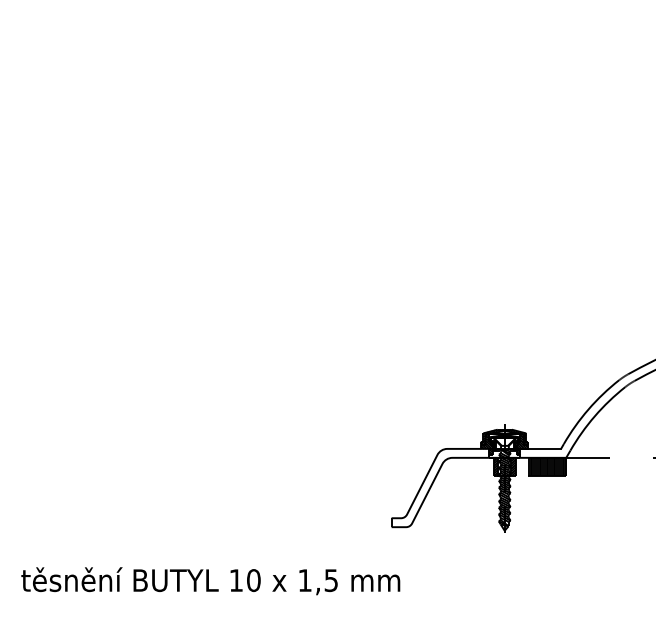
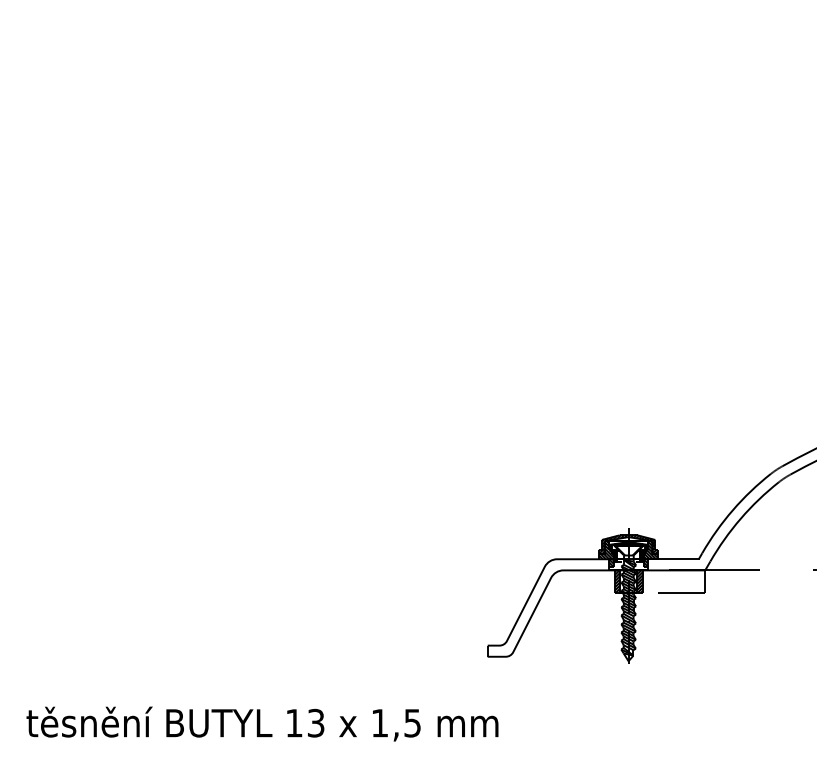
hatch: (547, 466) -> (681, 581), removed
text: (253, 579) -> (315, 722), 10 -> 13

